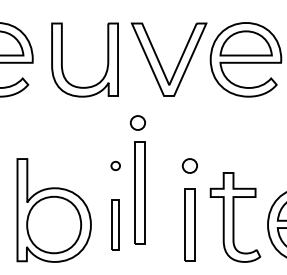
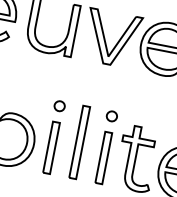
part: (137, 122) -> (80, 78), removed
part: (115, 165) -> (59, 105), size x1.67
part: (139, 192) -> (79, 141), moved
part: (115, 224) -> (51, 147), size x1.43

